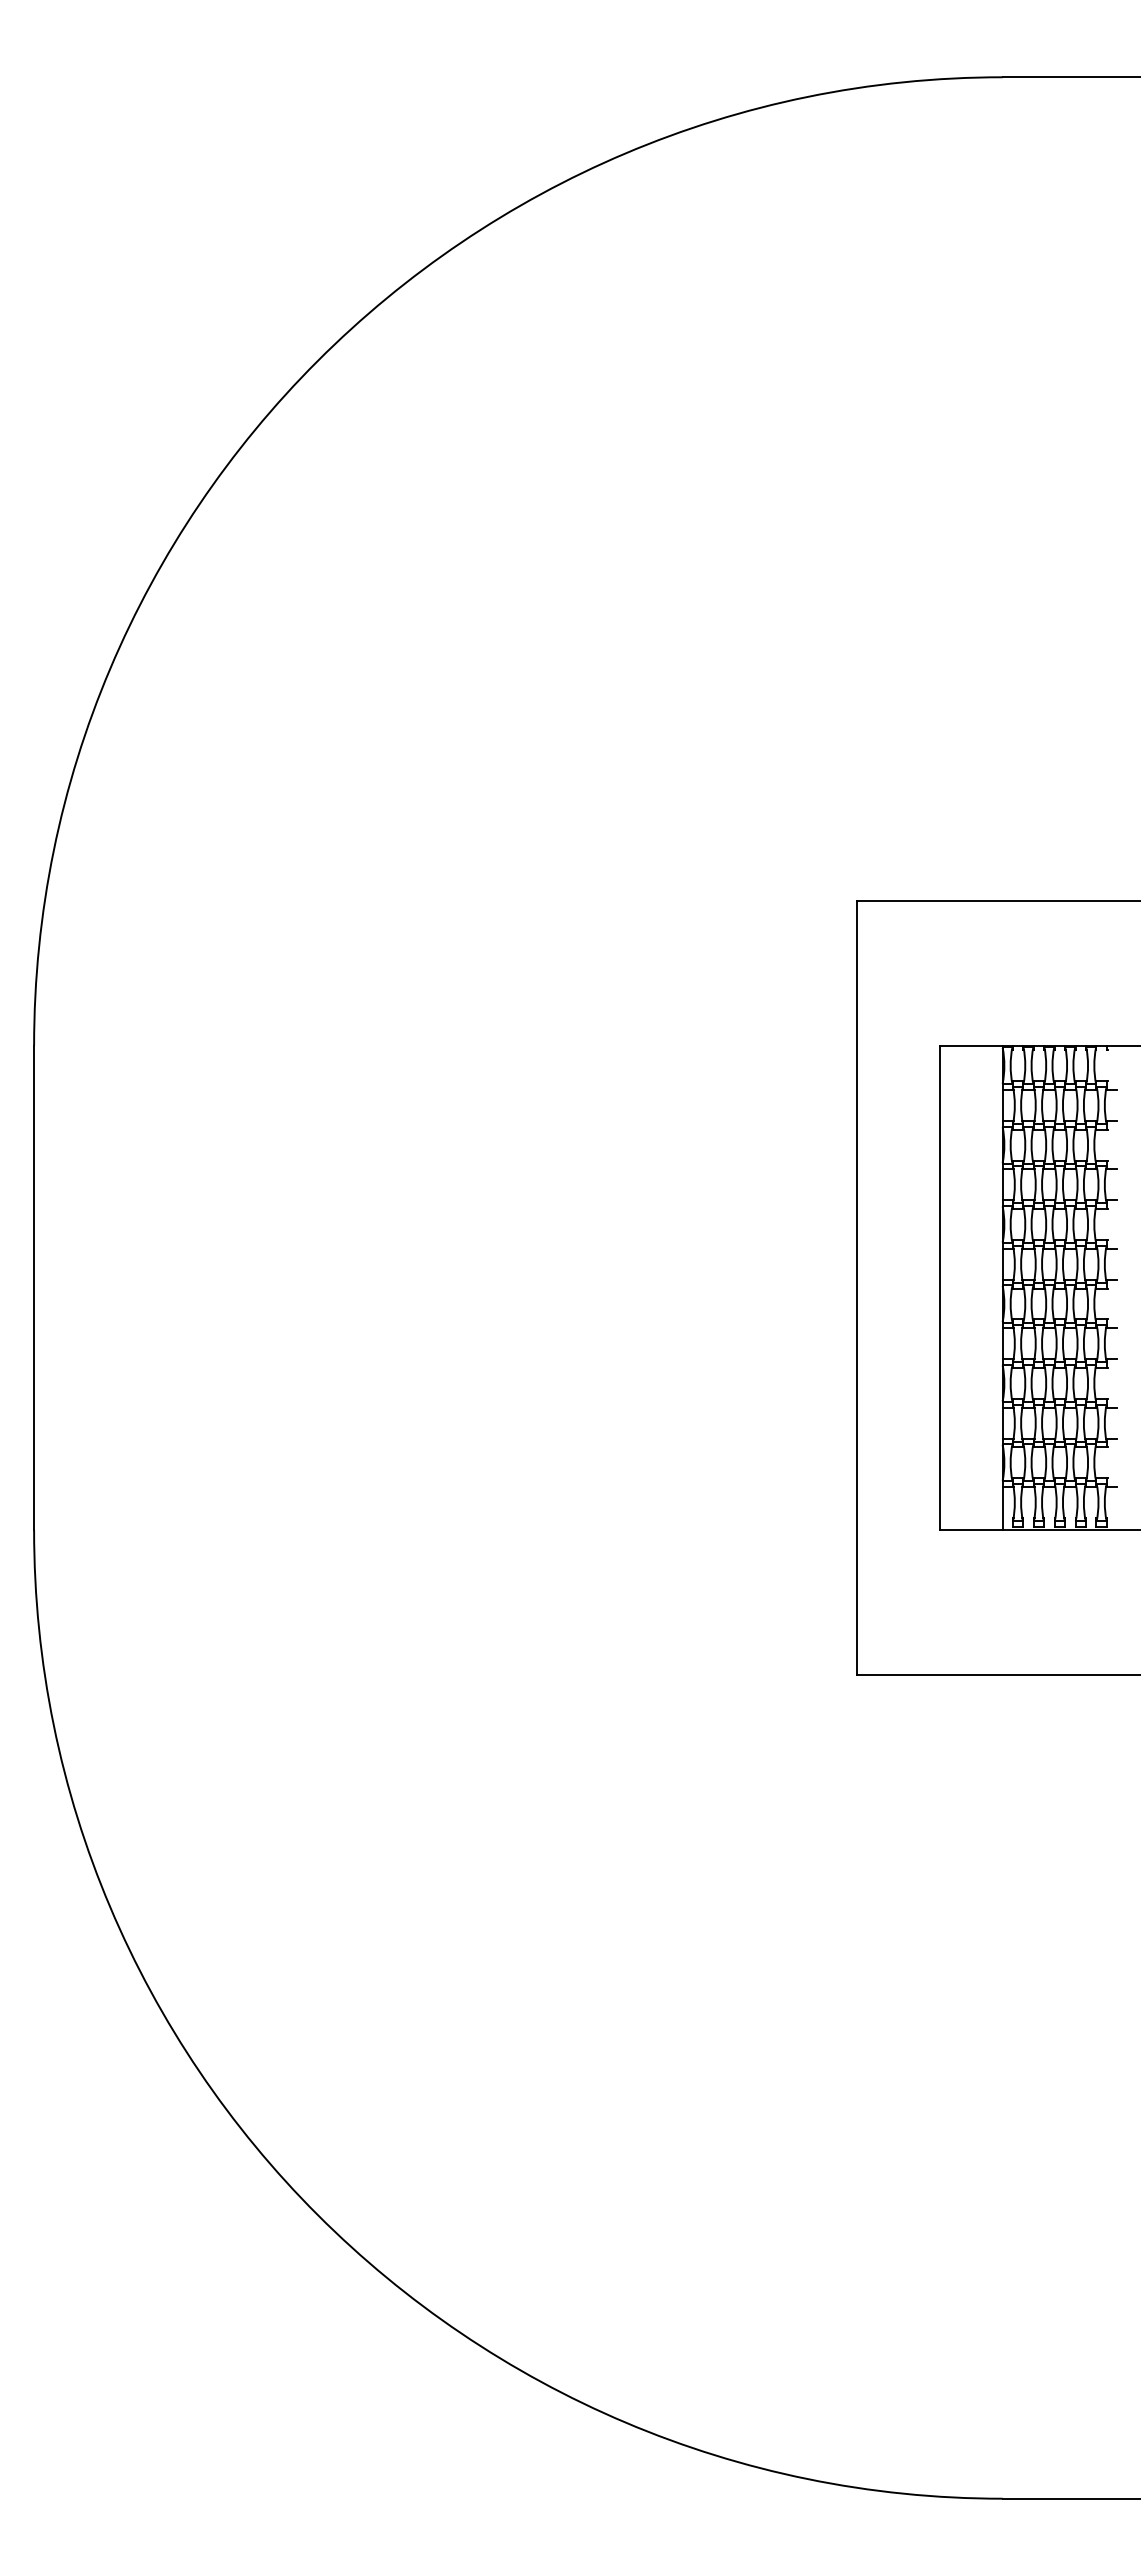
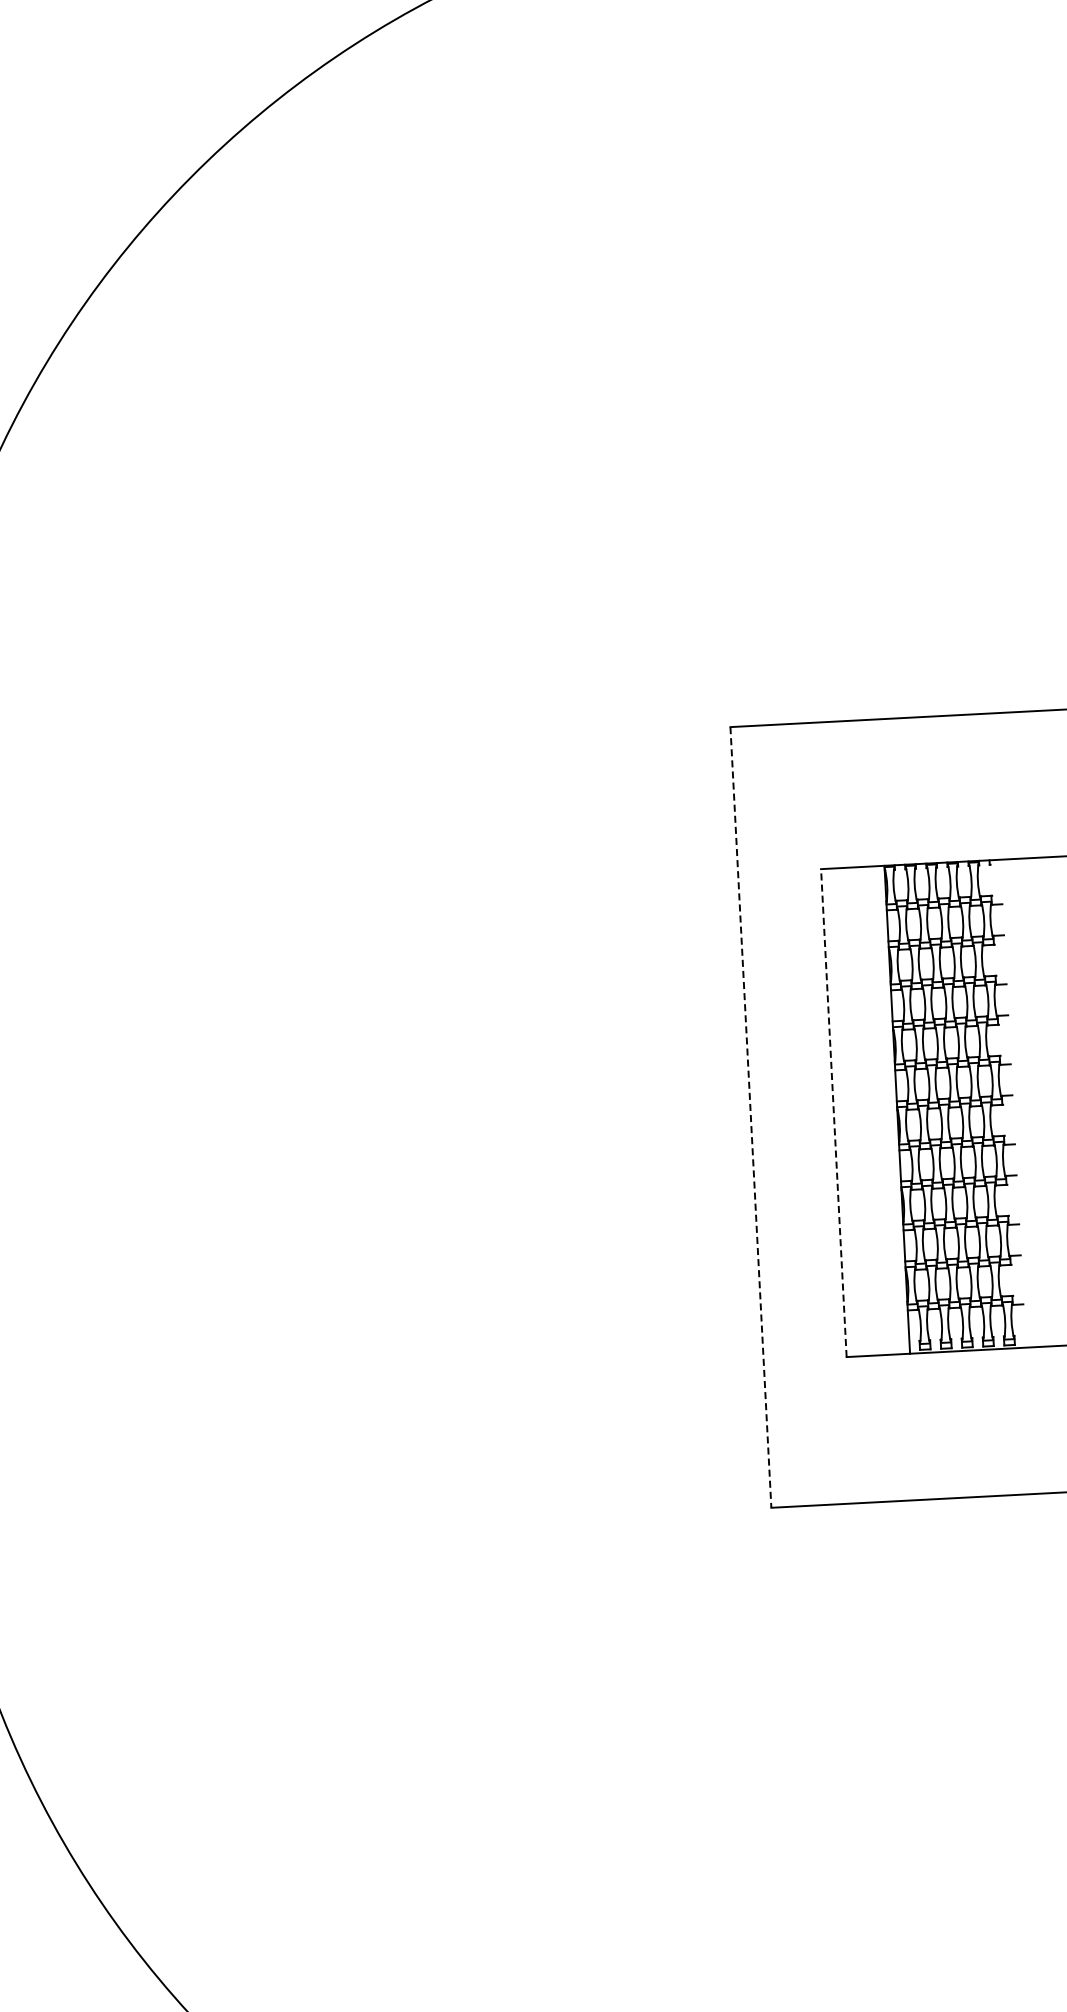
line: (939, 1287) -> (833, 1112), solid -> dashed
line: (857, 1288) -> (751, 1117), solid -> dashed

